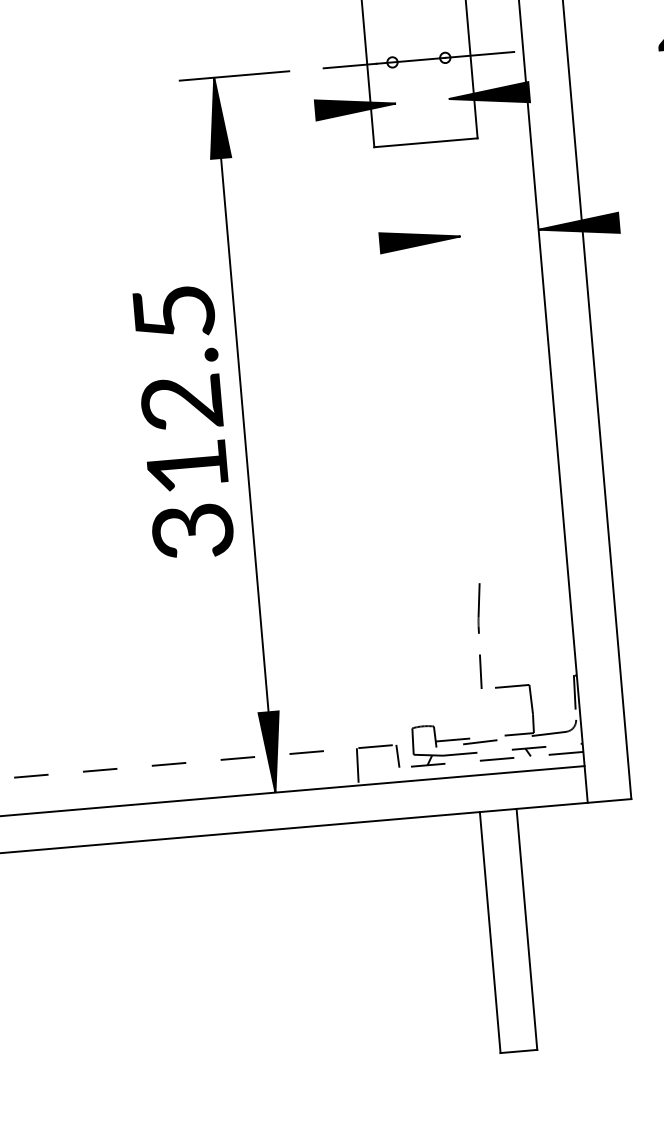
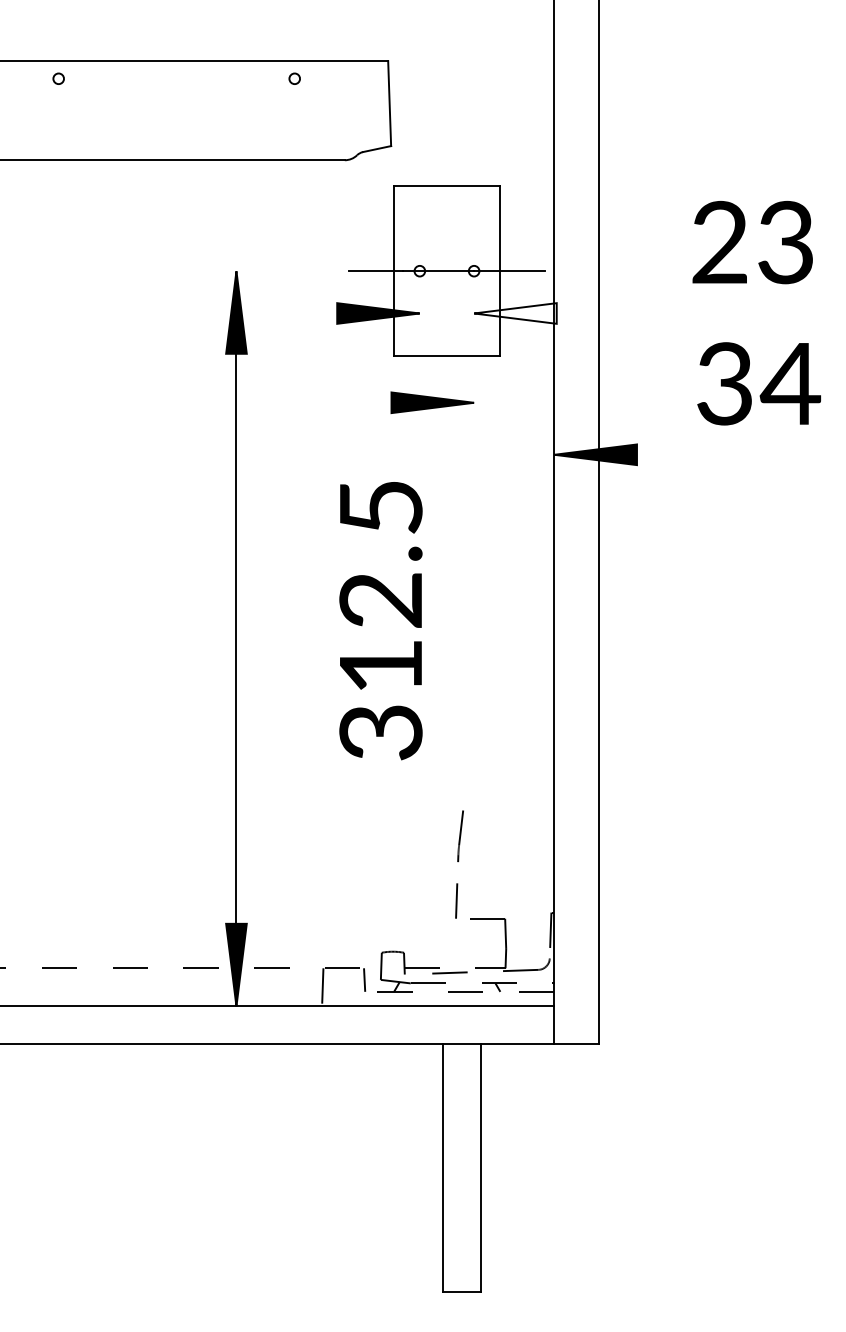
line: (234, 76) -> (257, 271), removed
fill: (489, 95) -> (515, 313), removed
part: (420, 239) -> (432, 402), moved
text: (183, 423) -> (380, 621), moved

